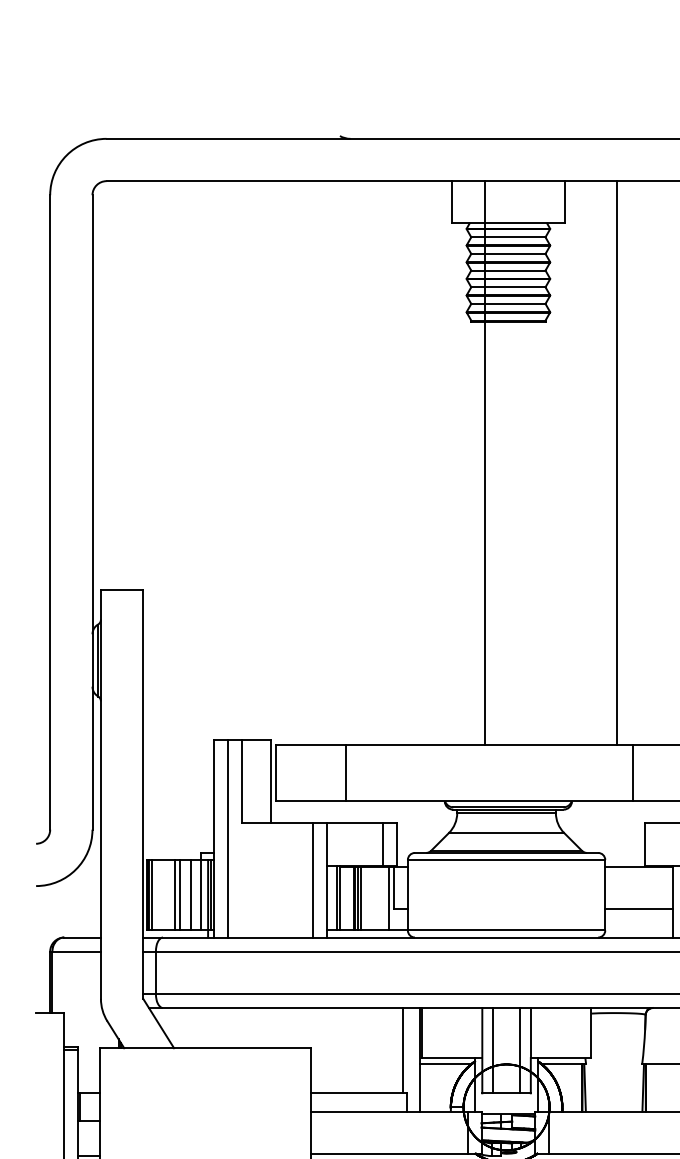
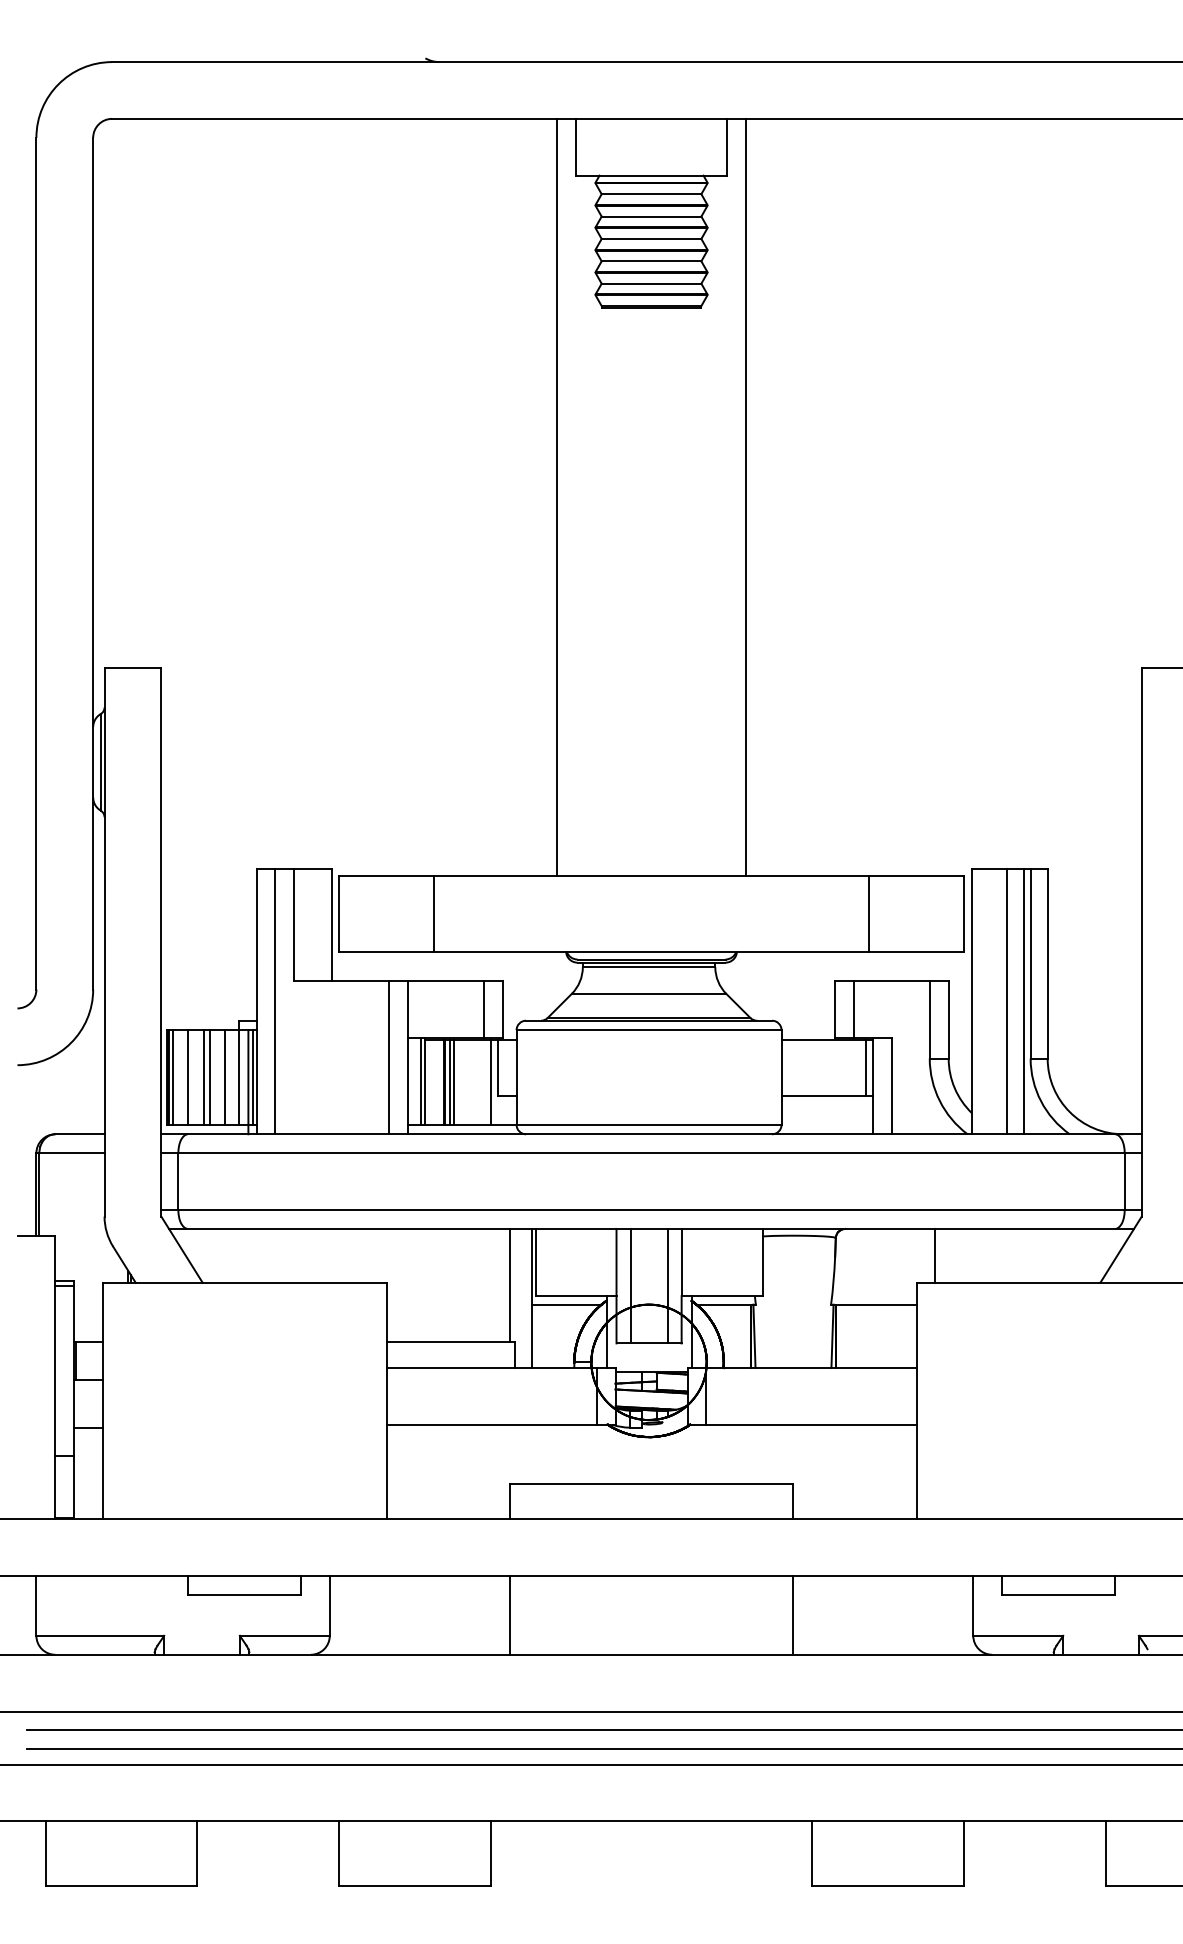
line: (484, 462) -> (556, 496), moved
line: (617, 462) -> (746, 496), moved
line: (633, 773) -> (869, 913), moved
line: (659, 843) -> (854, 1008), added
line: (667, 887) -> (865, 1067), added
line: (163, 895) -> (188, 1077), added

